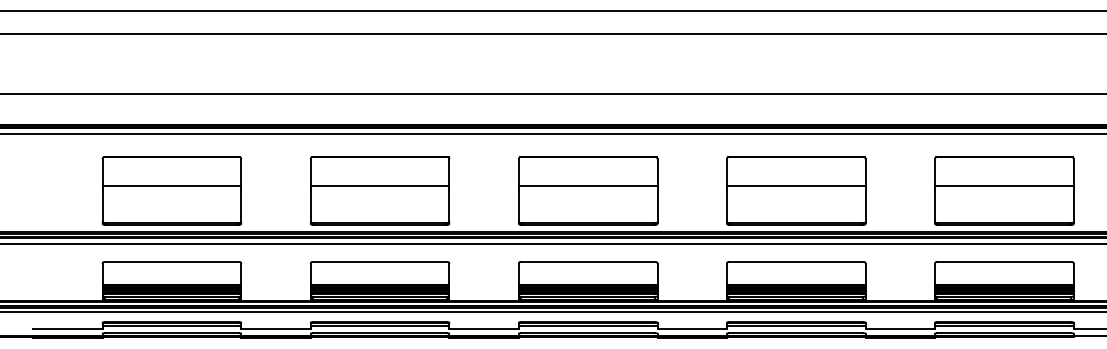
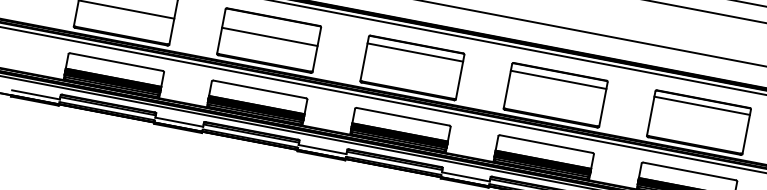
line: (587, 185) -> (414, 52), moved
line: (795, 185) -> (558, 79), moved
line: (1004, 185) -> (702, 105), moved

